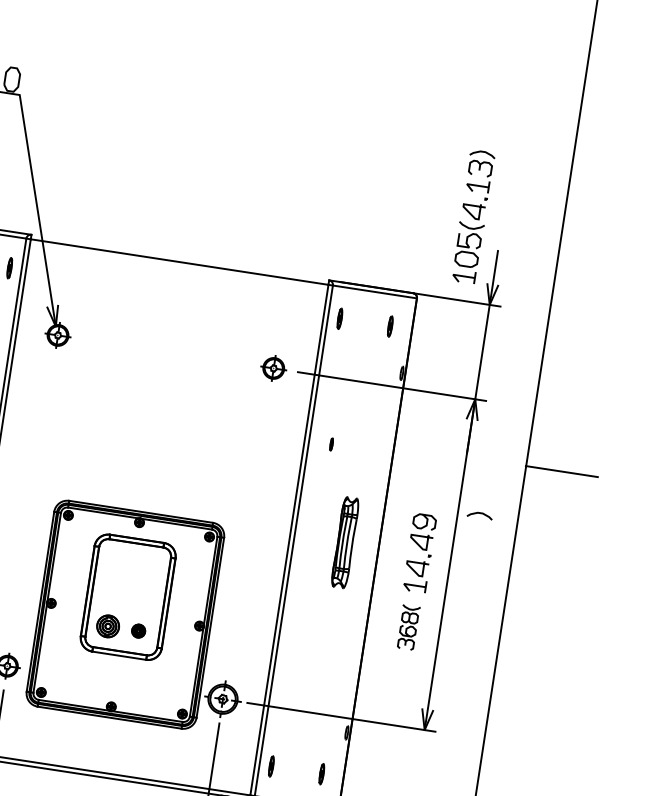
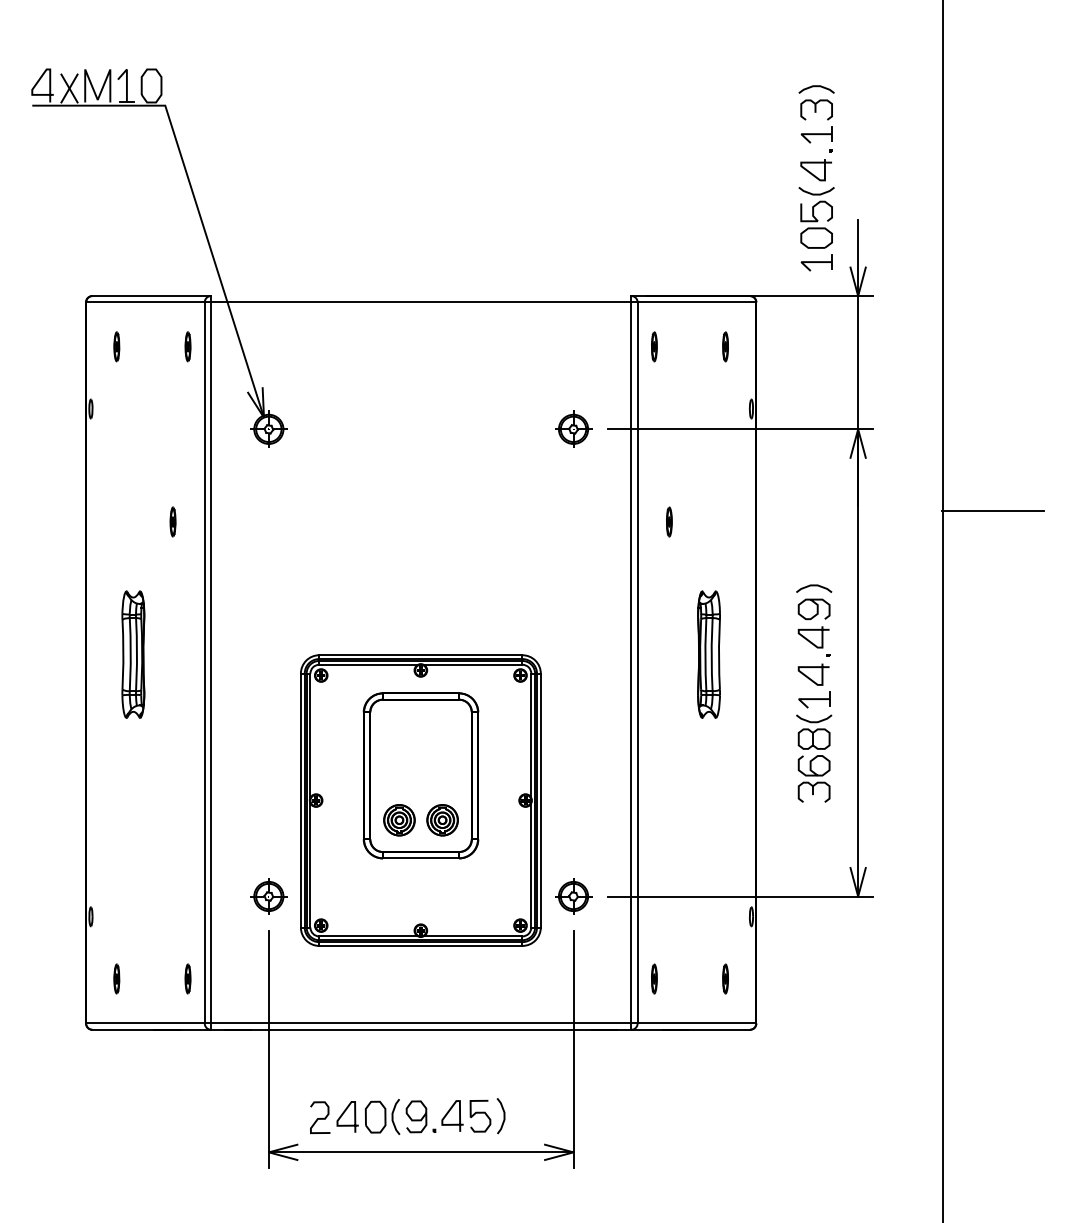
part: (331, 444) -> (669, 521), size x1.67
curve: (480, 513) -> (814, 586), moved
part: (408, 627) -> (814, 758), size x1.43
part: (138, 631) -> (442, 820), size x1.67
part: (223, 699) -> (573, 896), size x0.71

